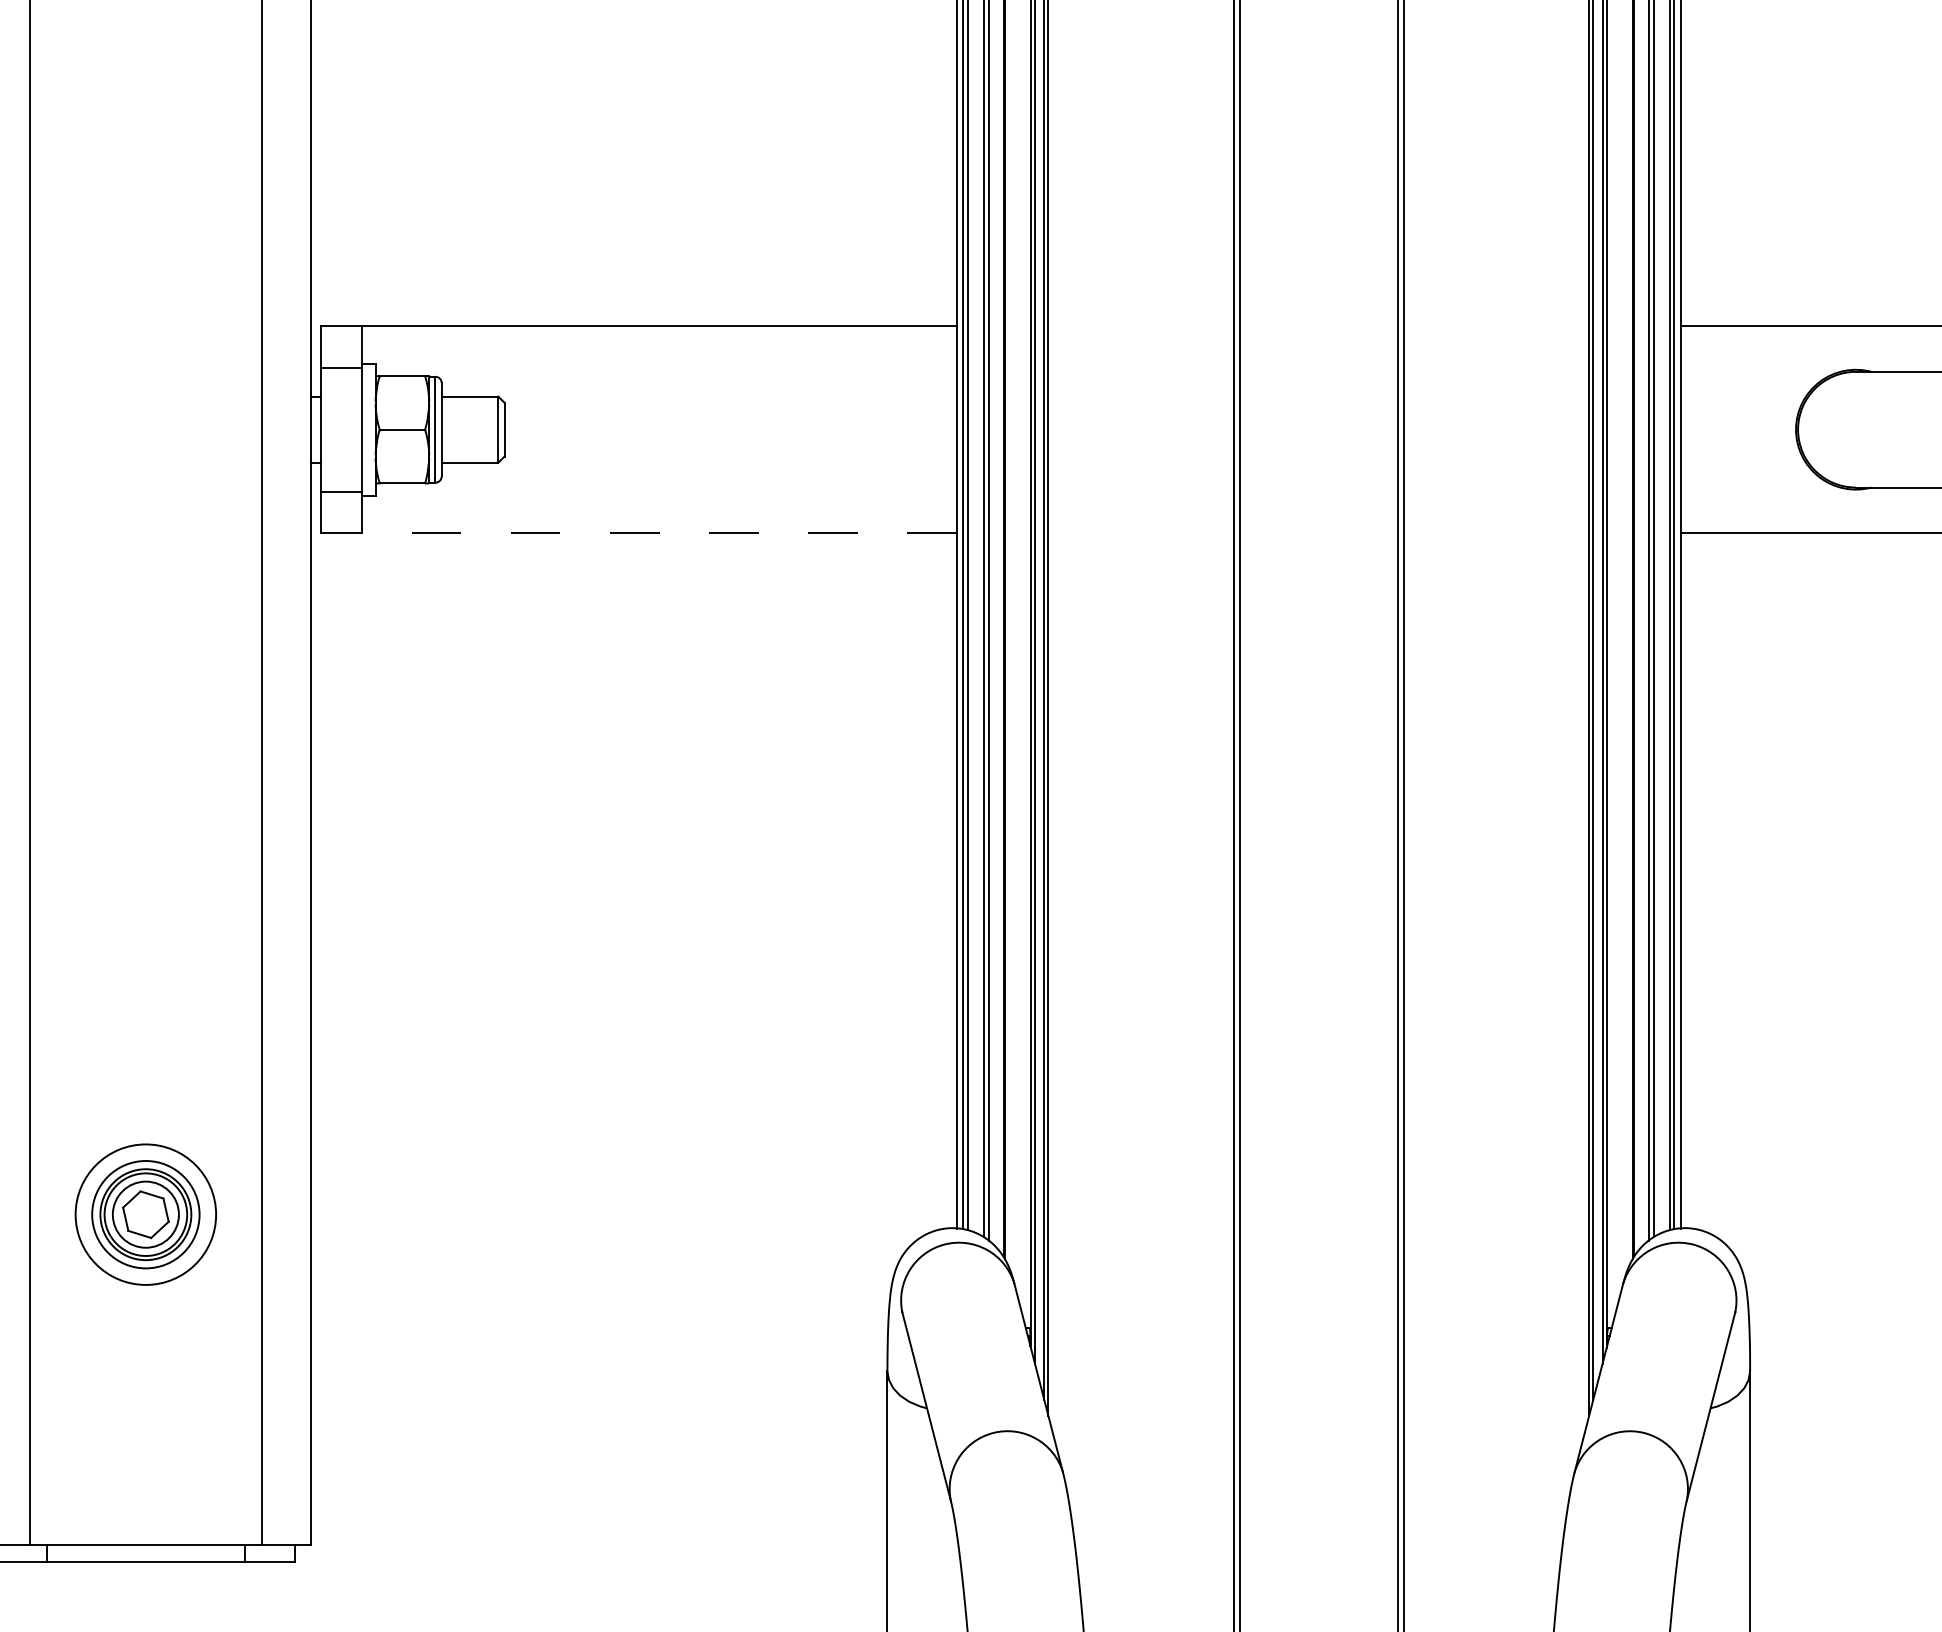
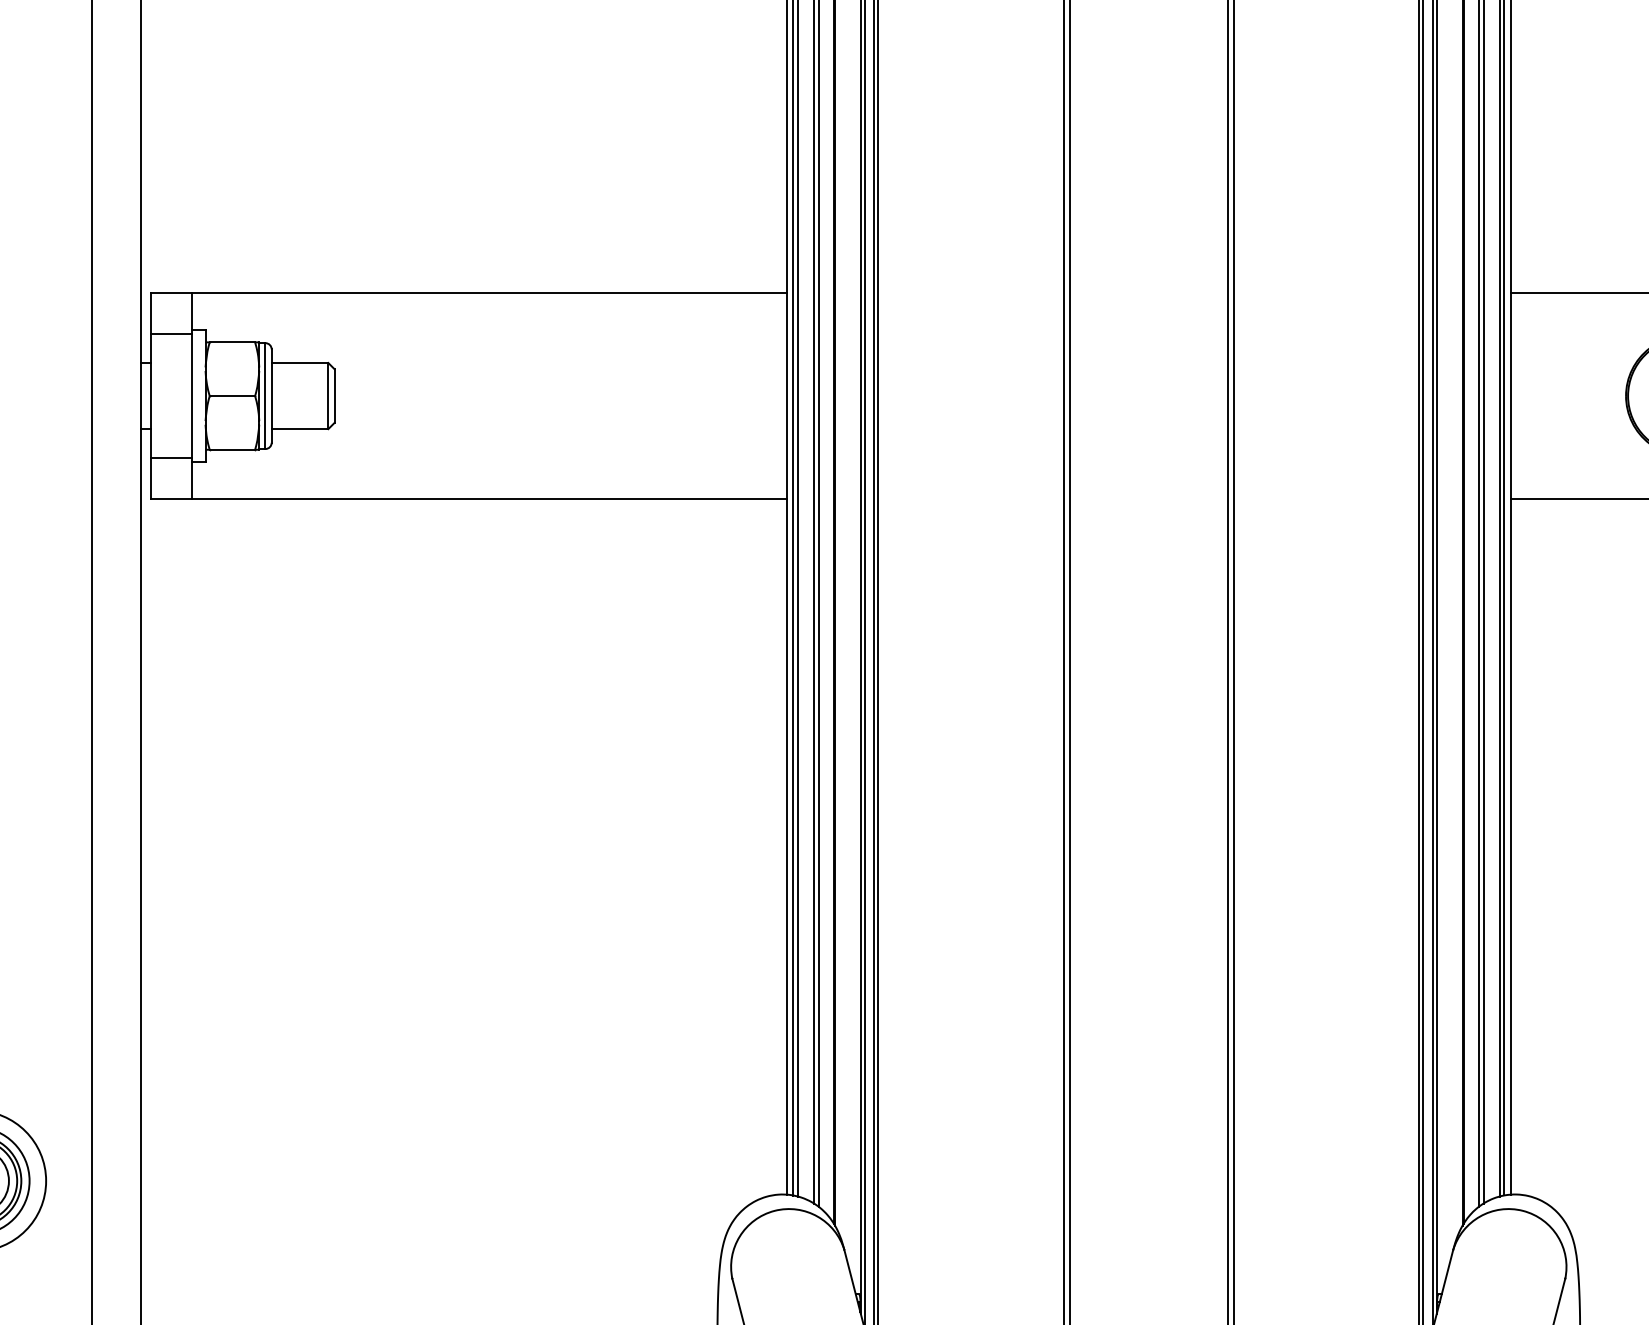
line: (659, 532) -> (489, 498), dashed -> solid

